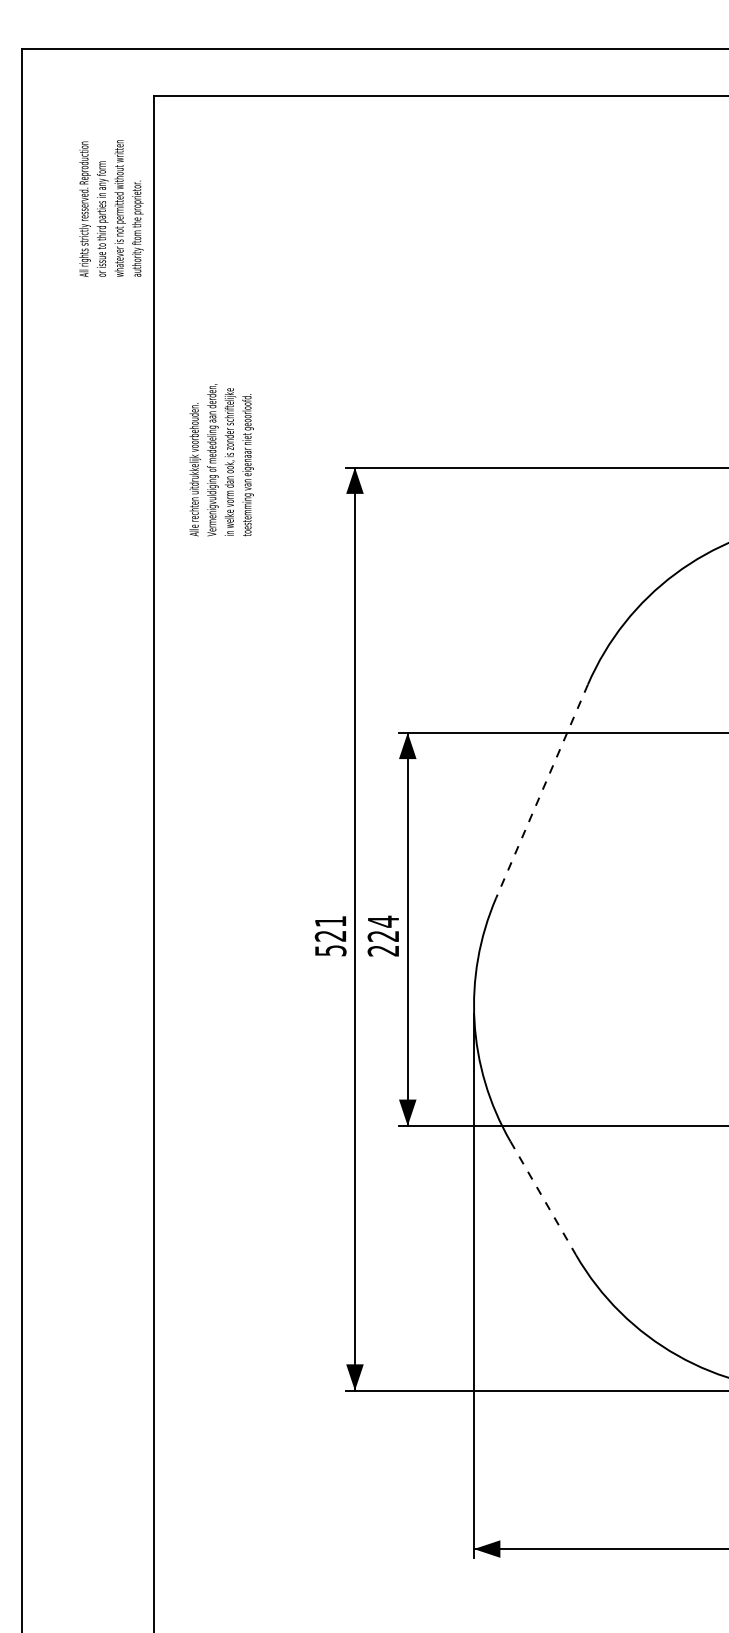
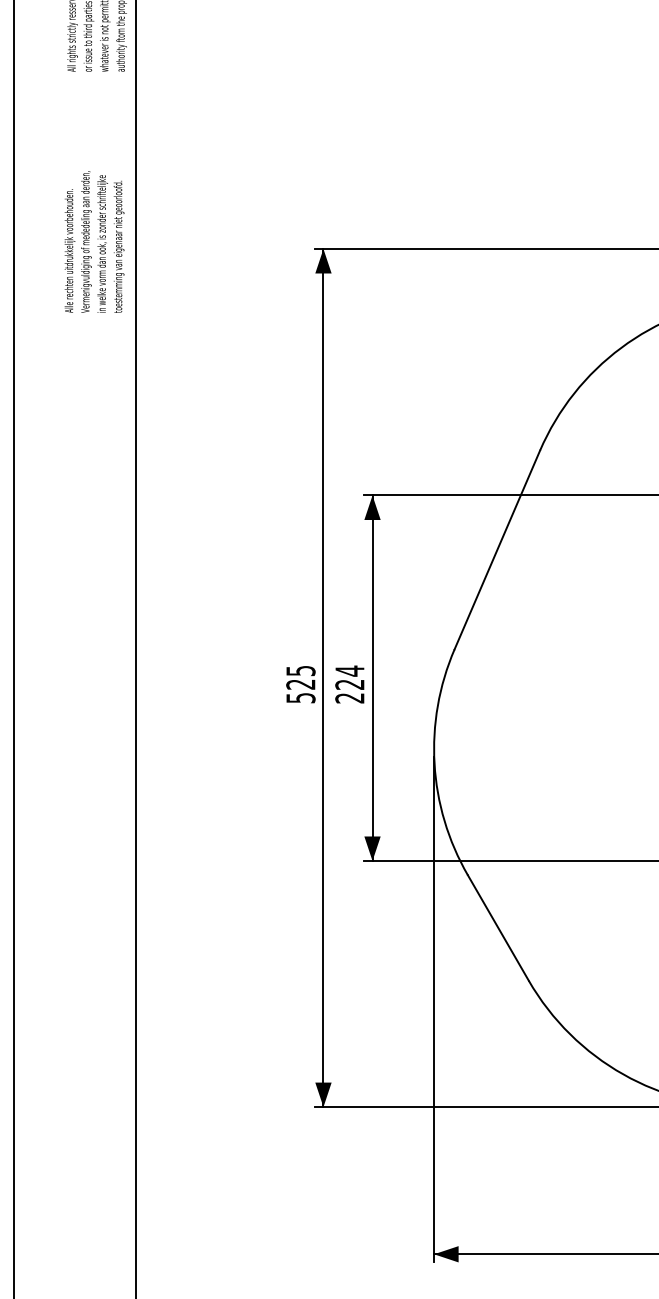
text: (221, 460) -> (94, 242), moved
line: (541, 791) -> (496, 550), dashed -> solid
text: (330, 921) -> (300, 670), 521 -> 525
line: (543, 1198) -> (498, 928), dashed -> solid

